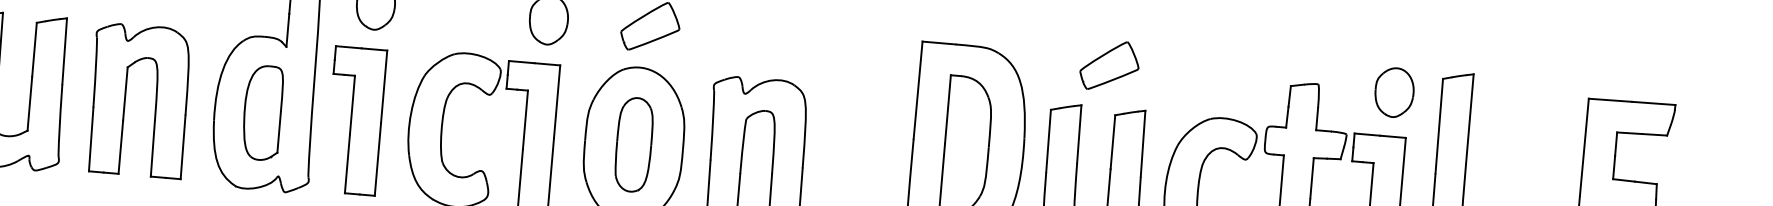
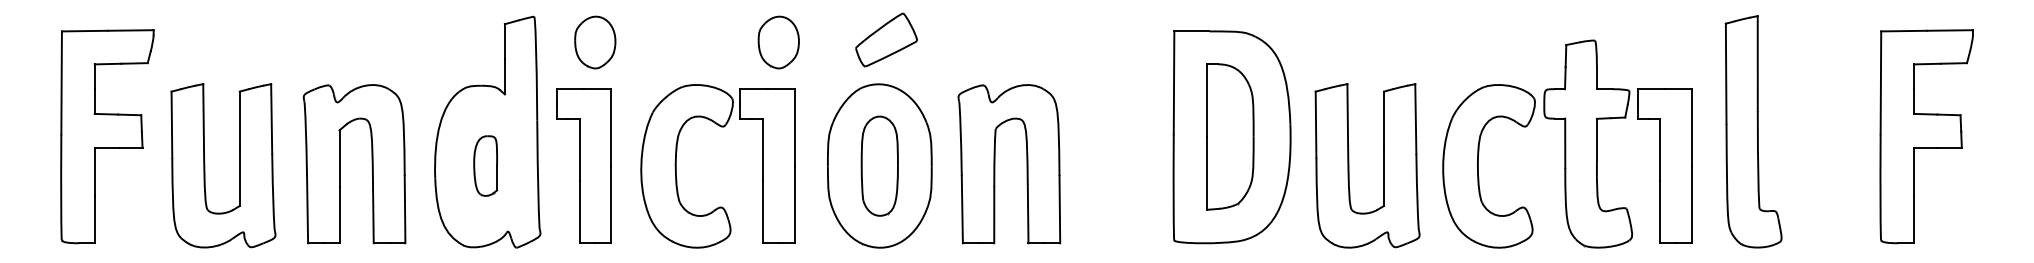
part: (1109, 65) -> (1373, 39), removed
part: (1394, 92) -> (1675, 42), removed
part: (262, 112) -> (485, 165), size x0.6

